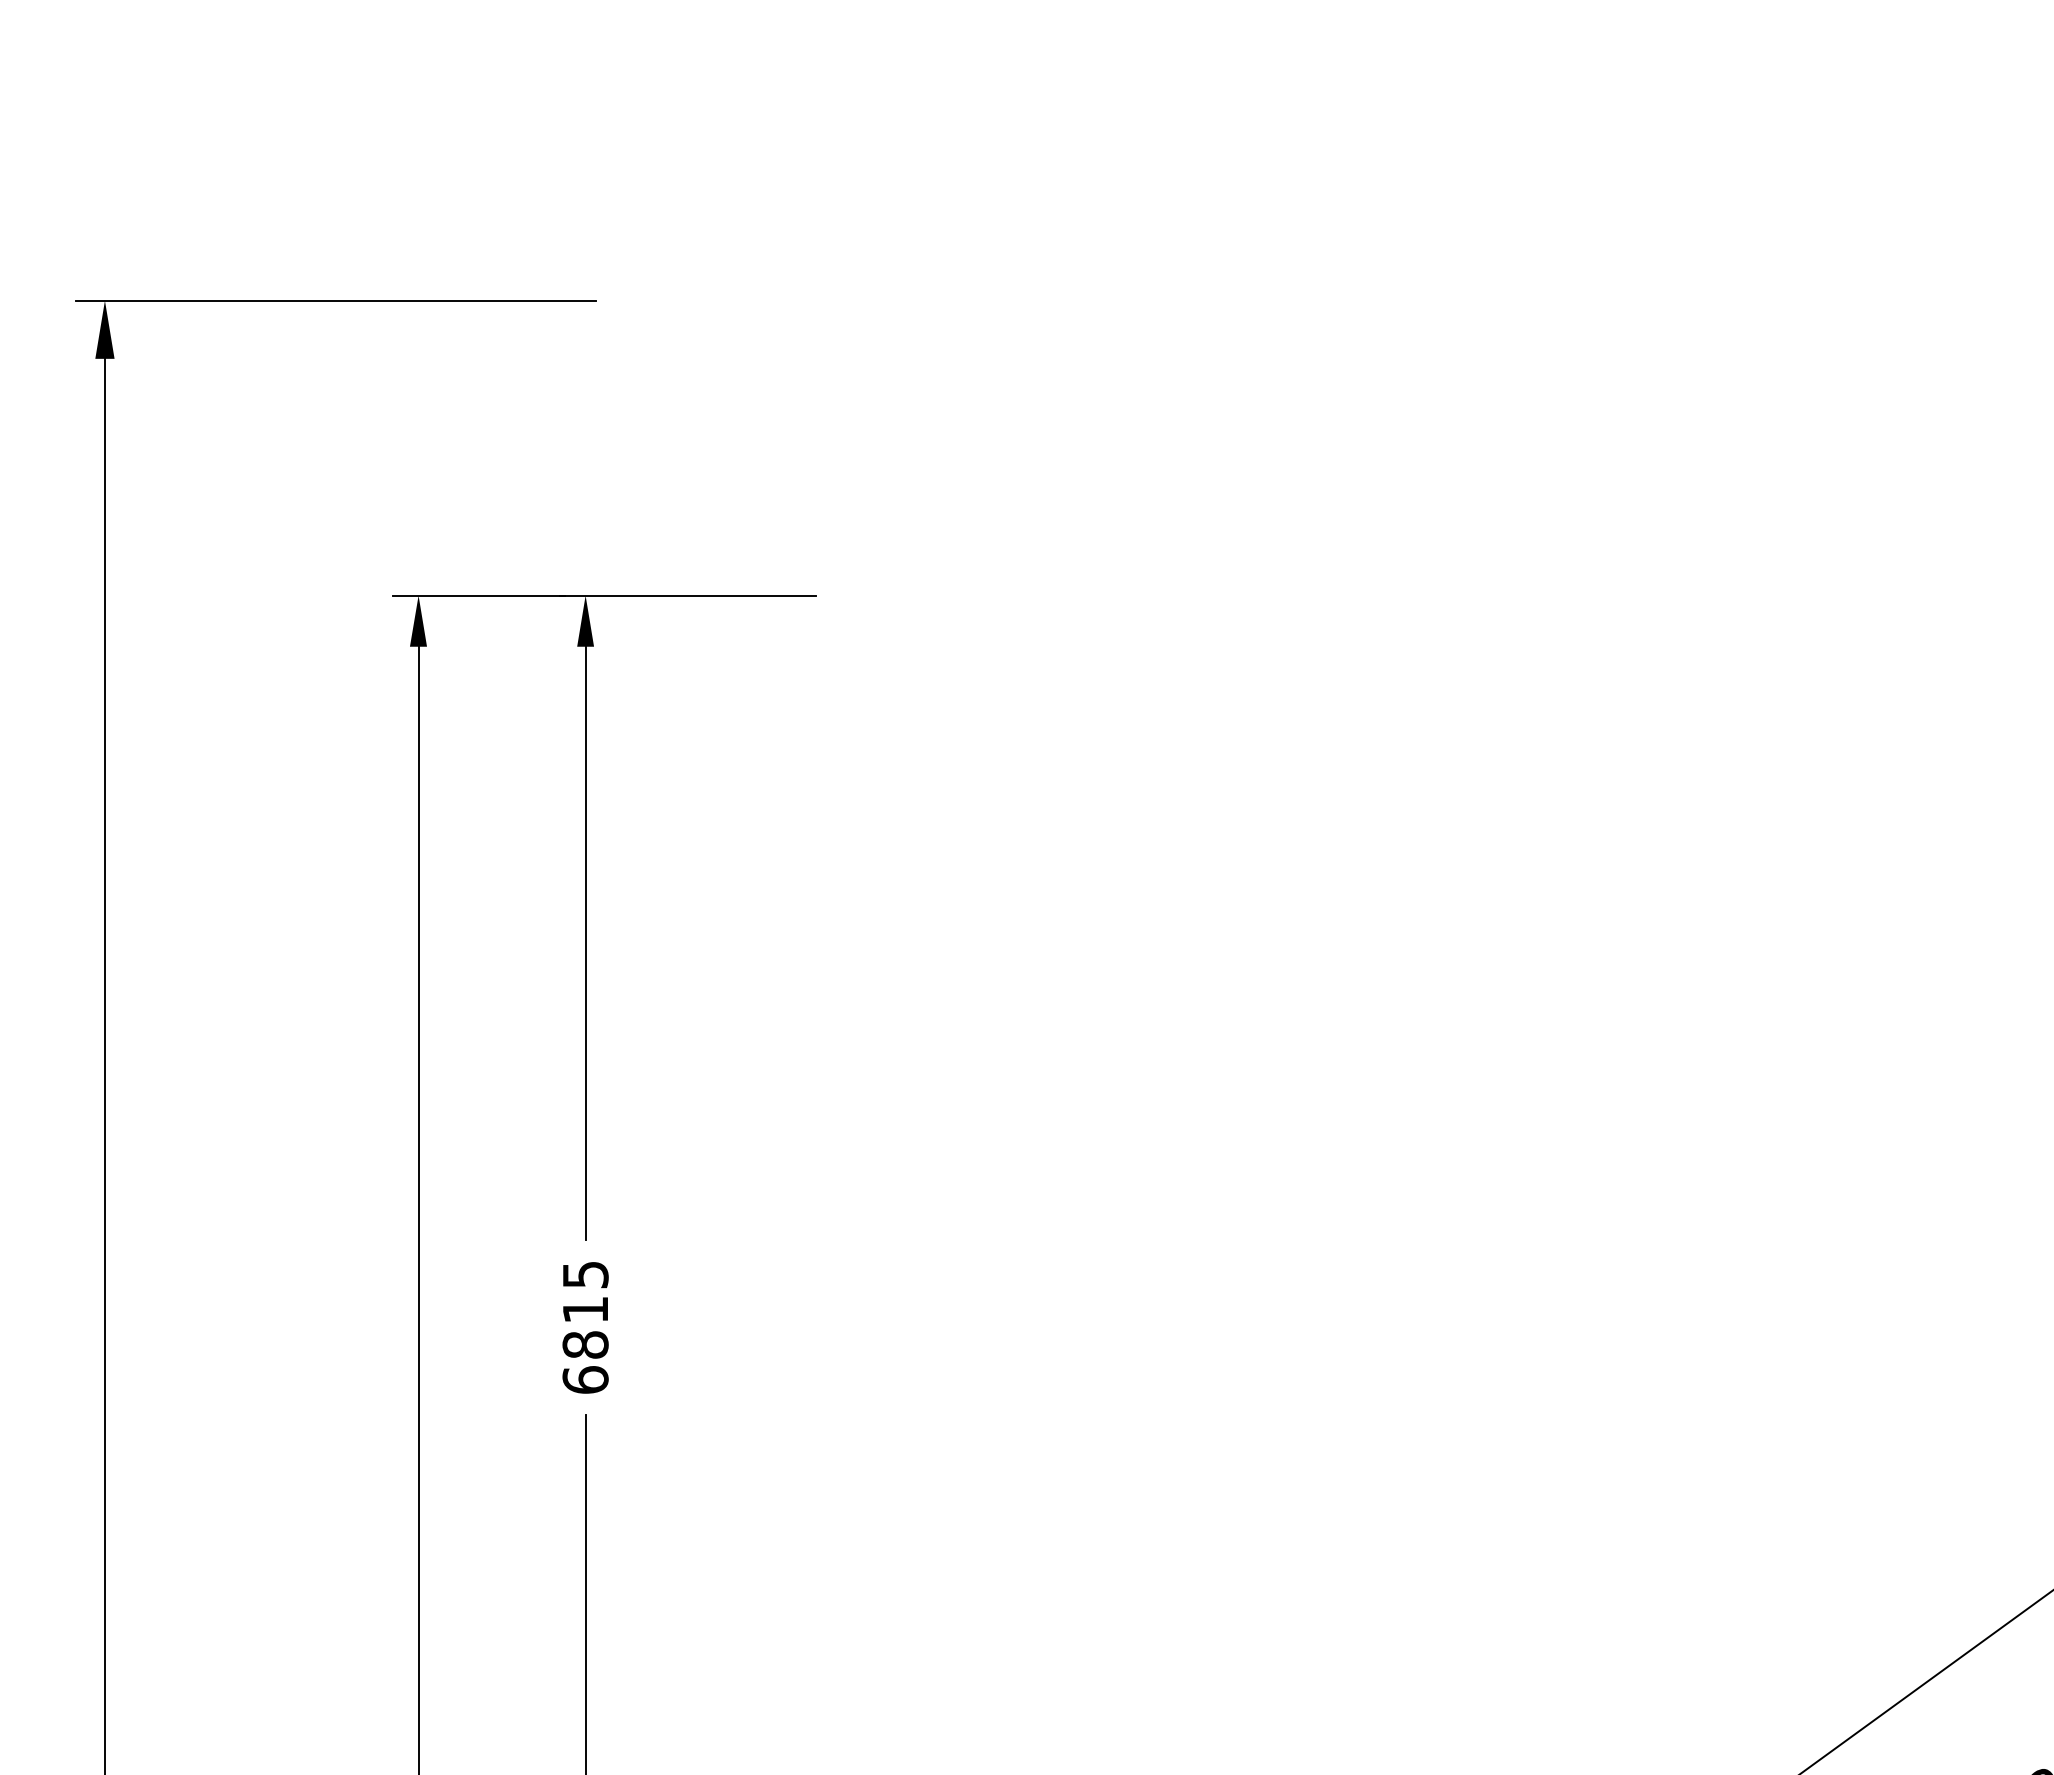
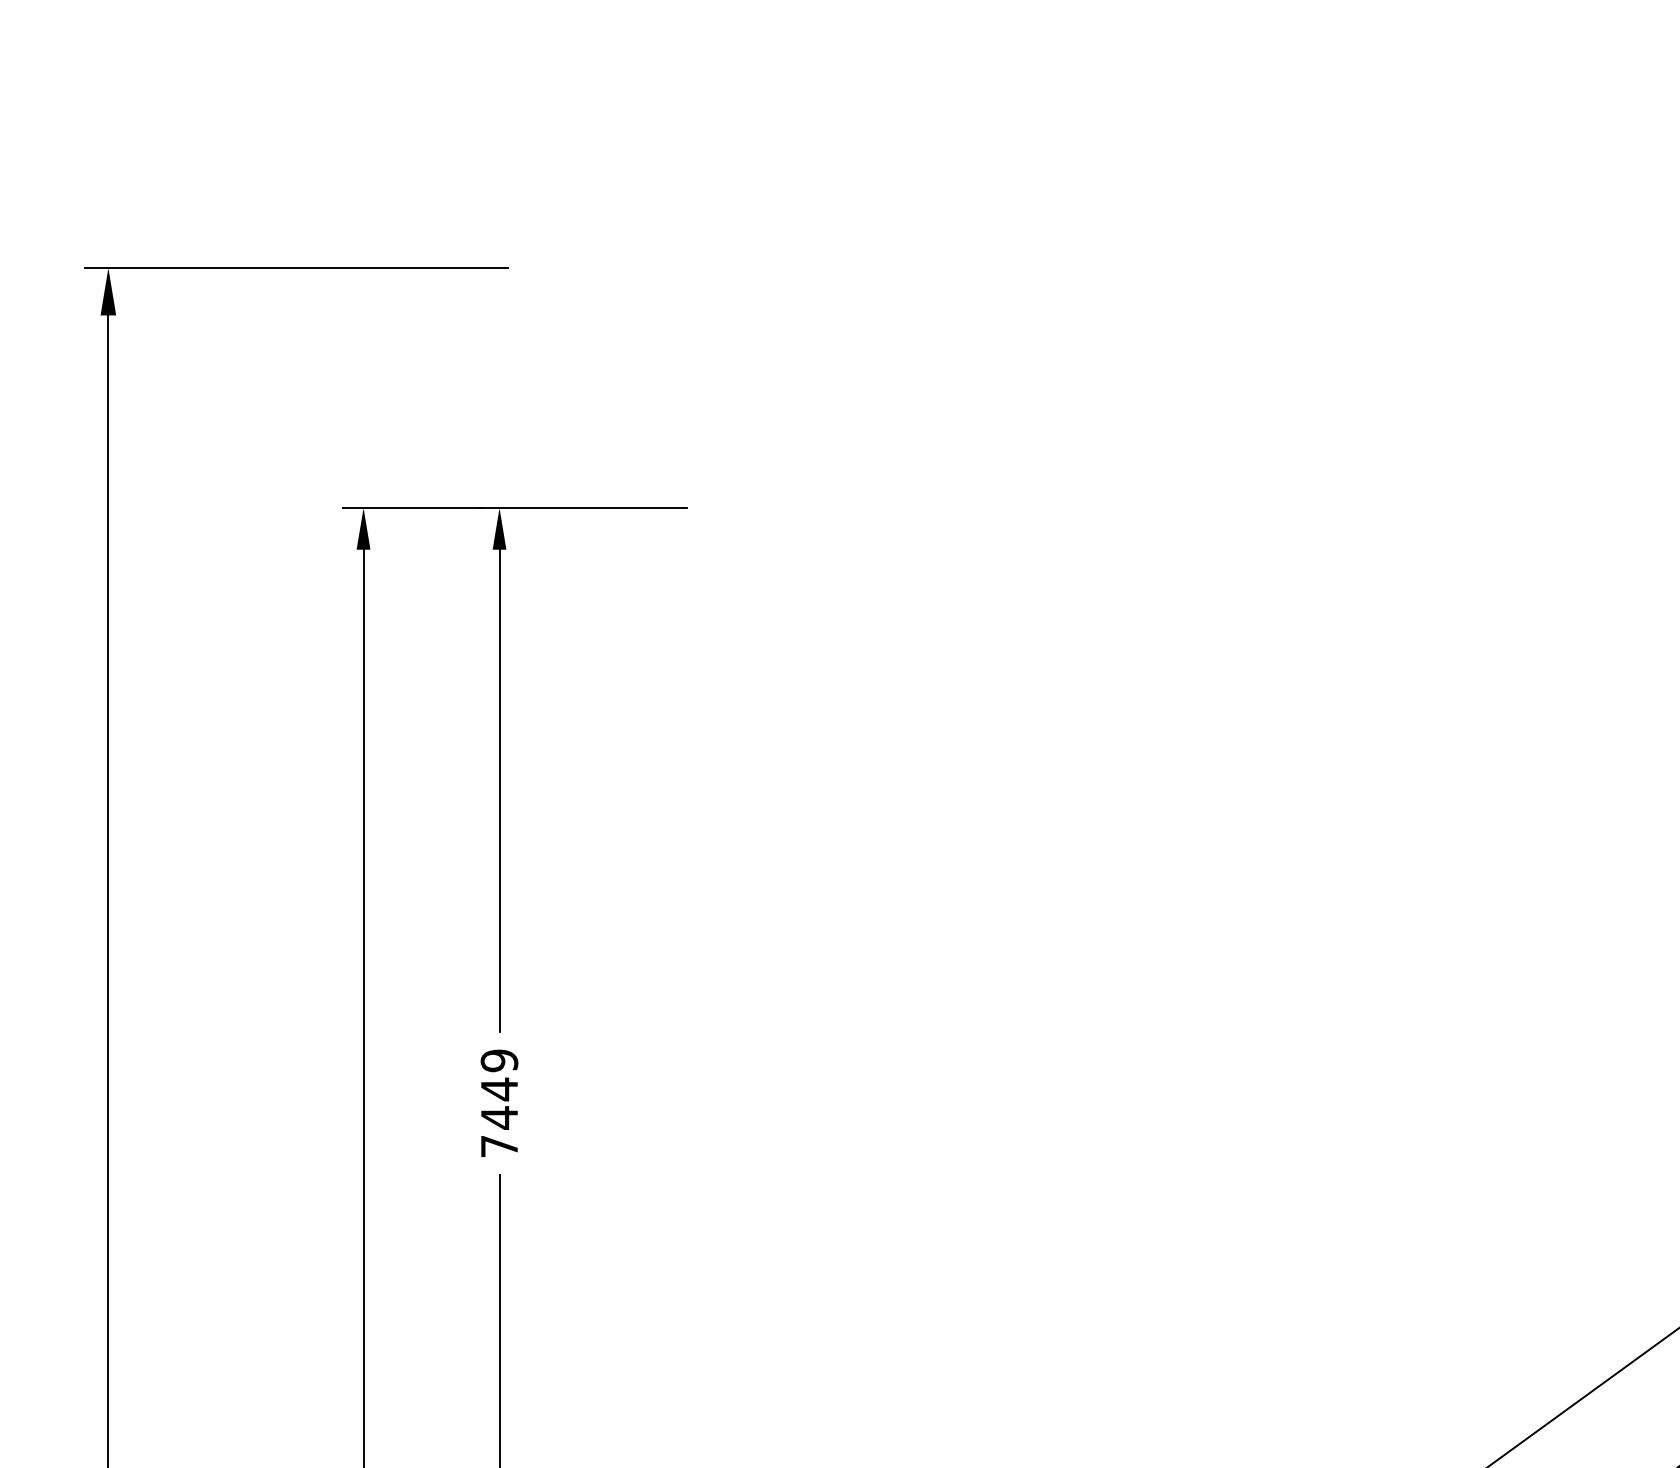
text: (585, 1327) -> (499, 1103), 6815 -> 7449

